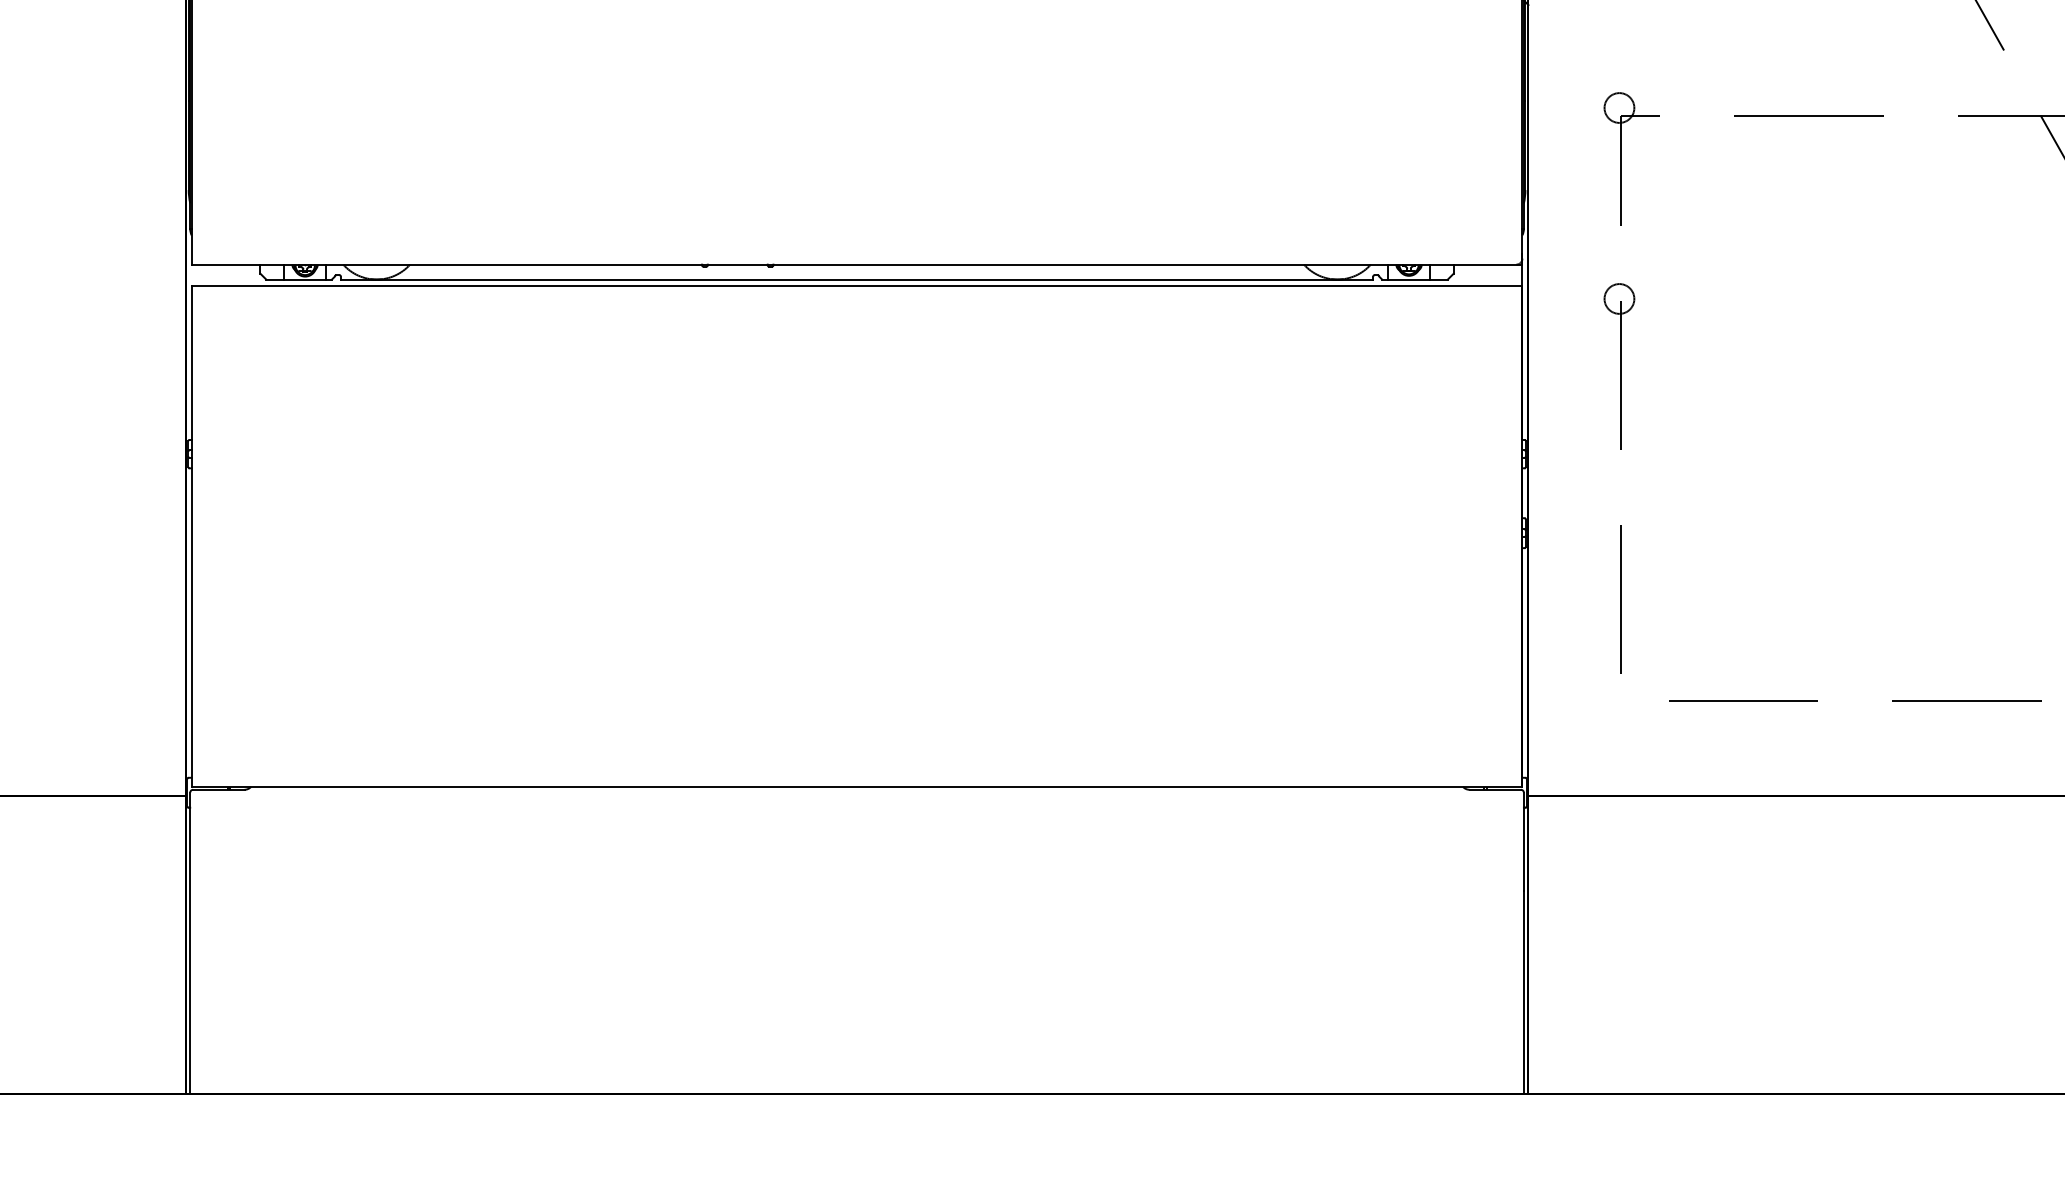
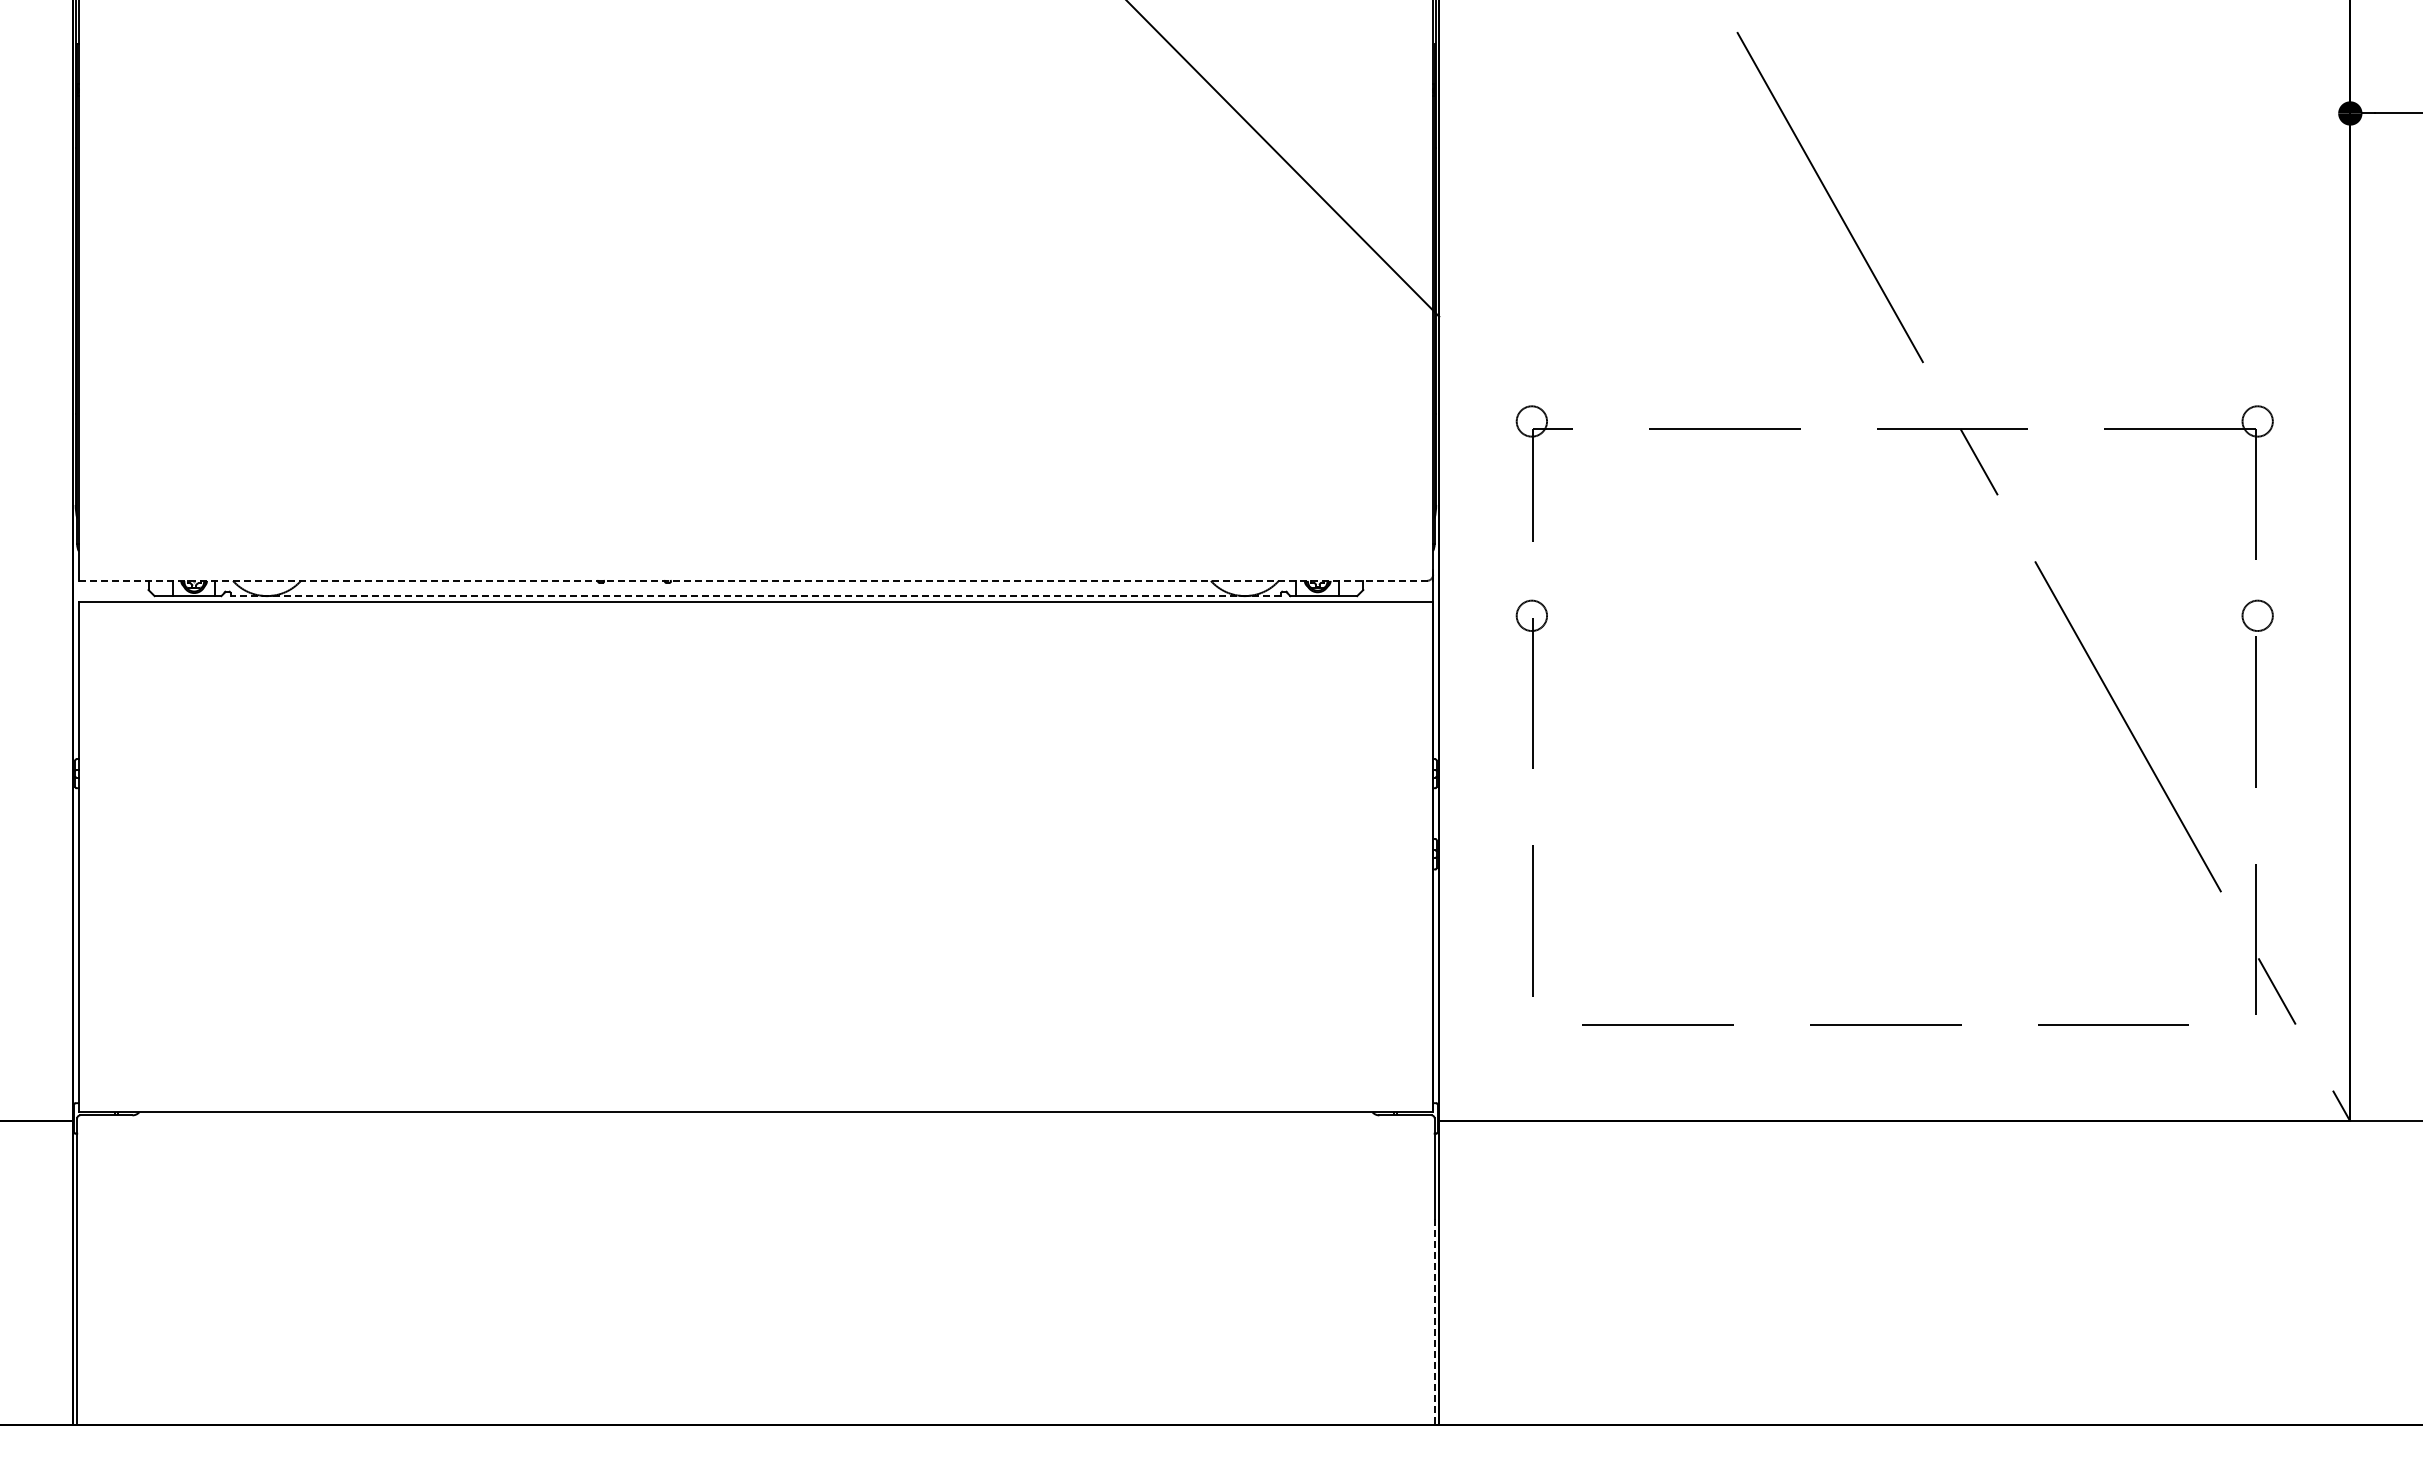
line: (857, 264) -> (756, 580), solid -> dashed
line: (856, 279) -> (755, 596), solid -> dashed
line: (1523, 993) -> (1434, 1322), solid -> dashed

